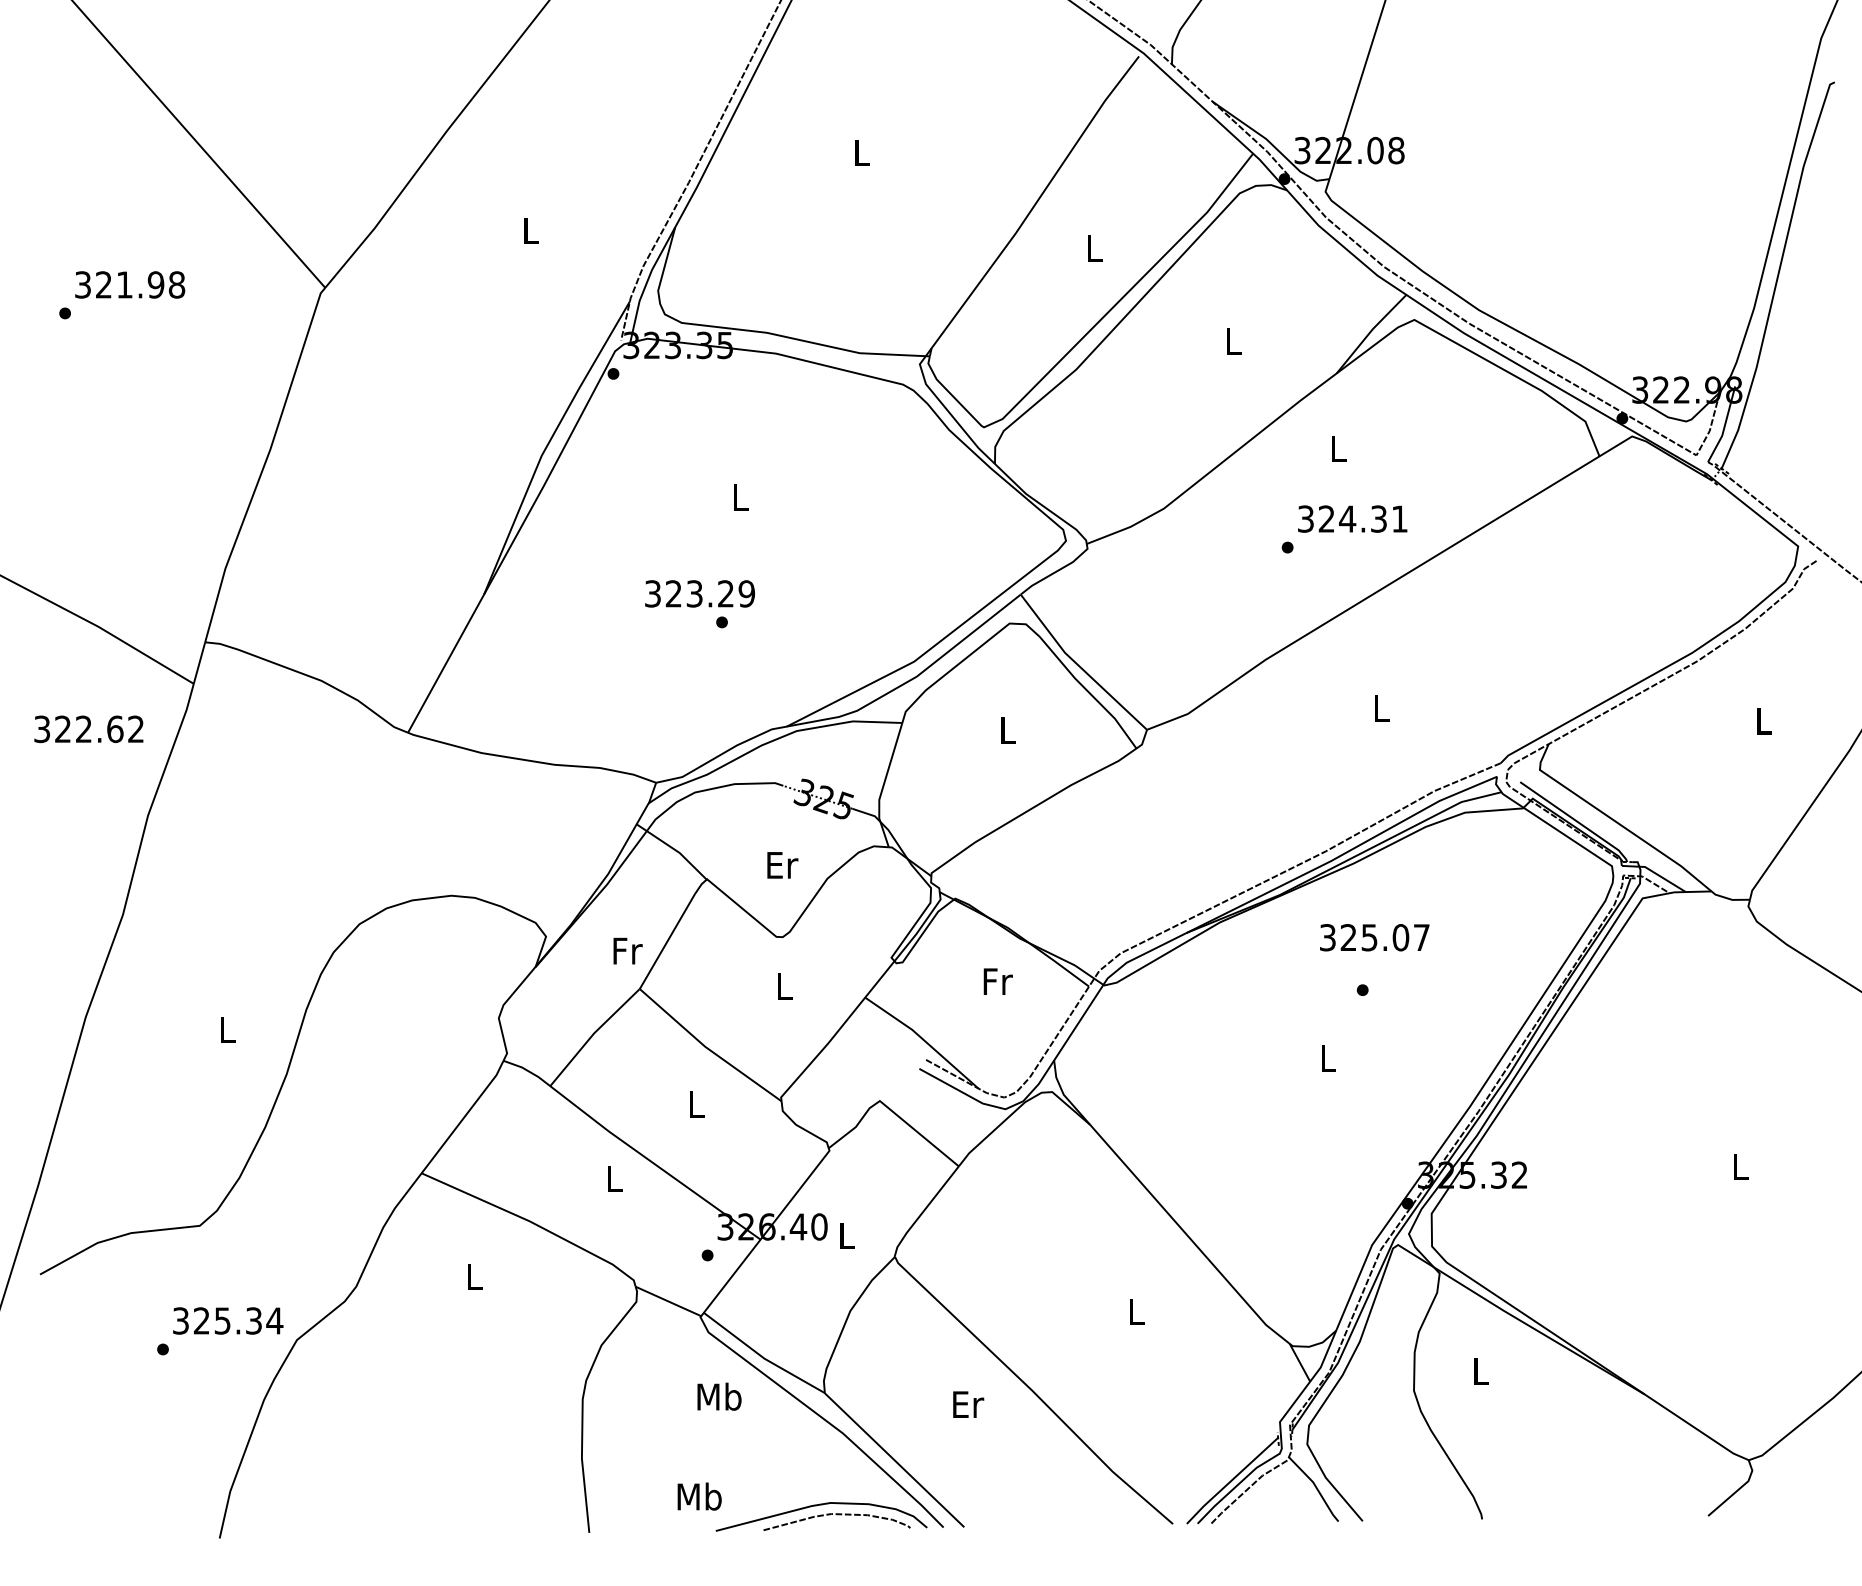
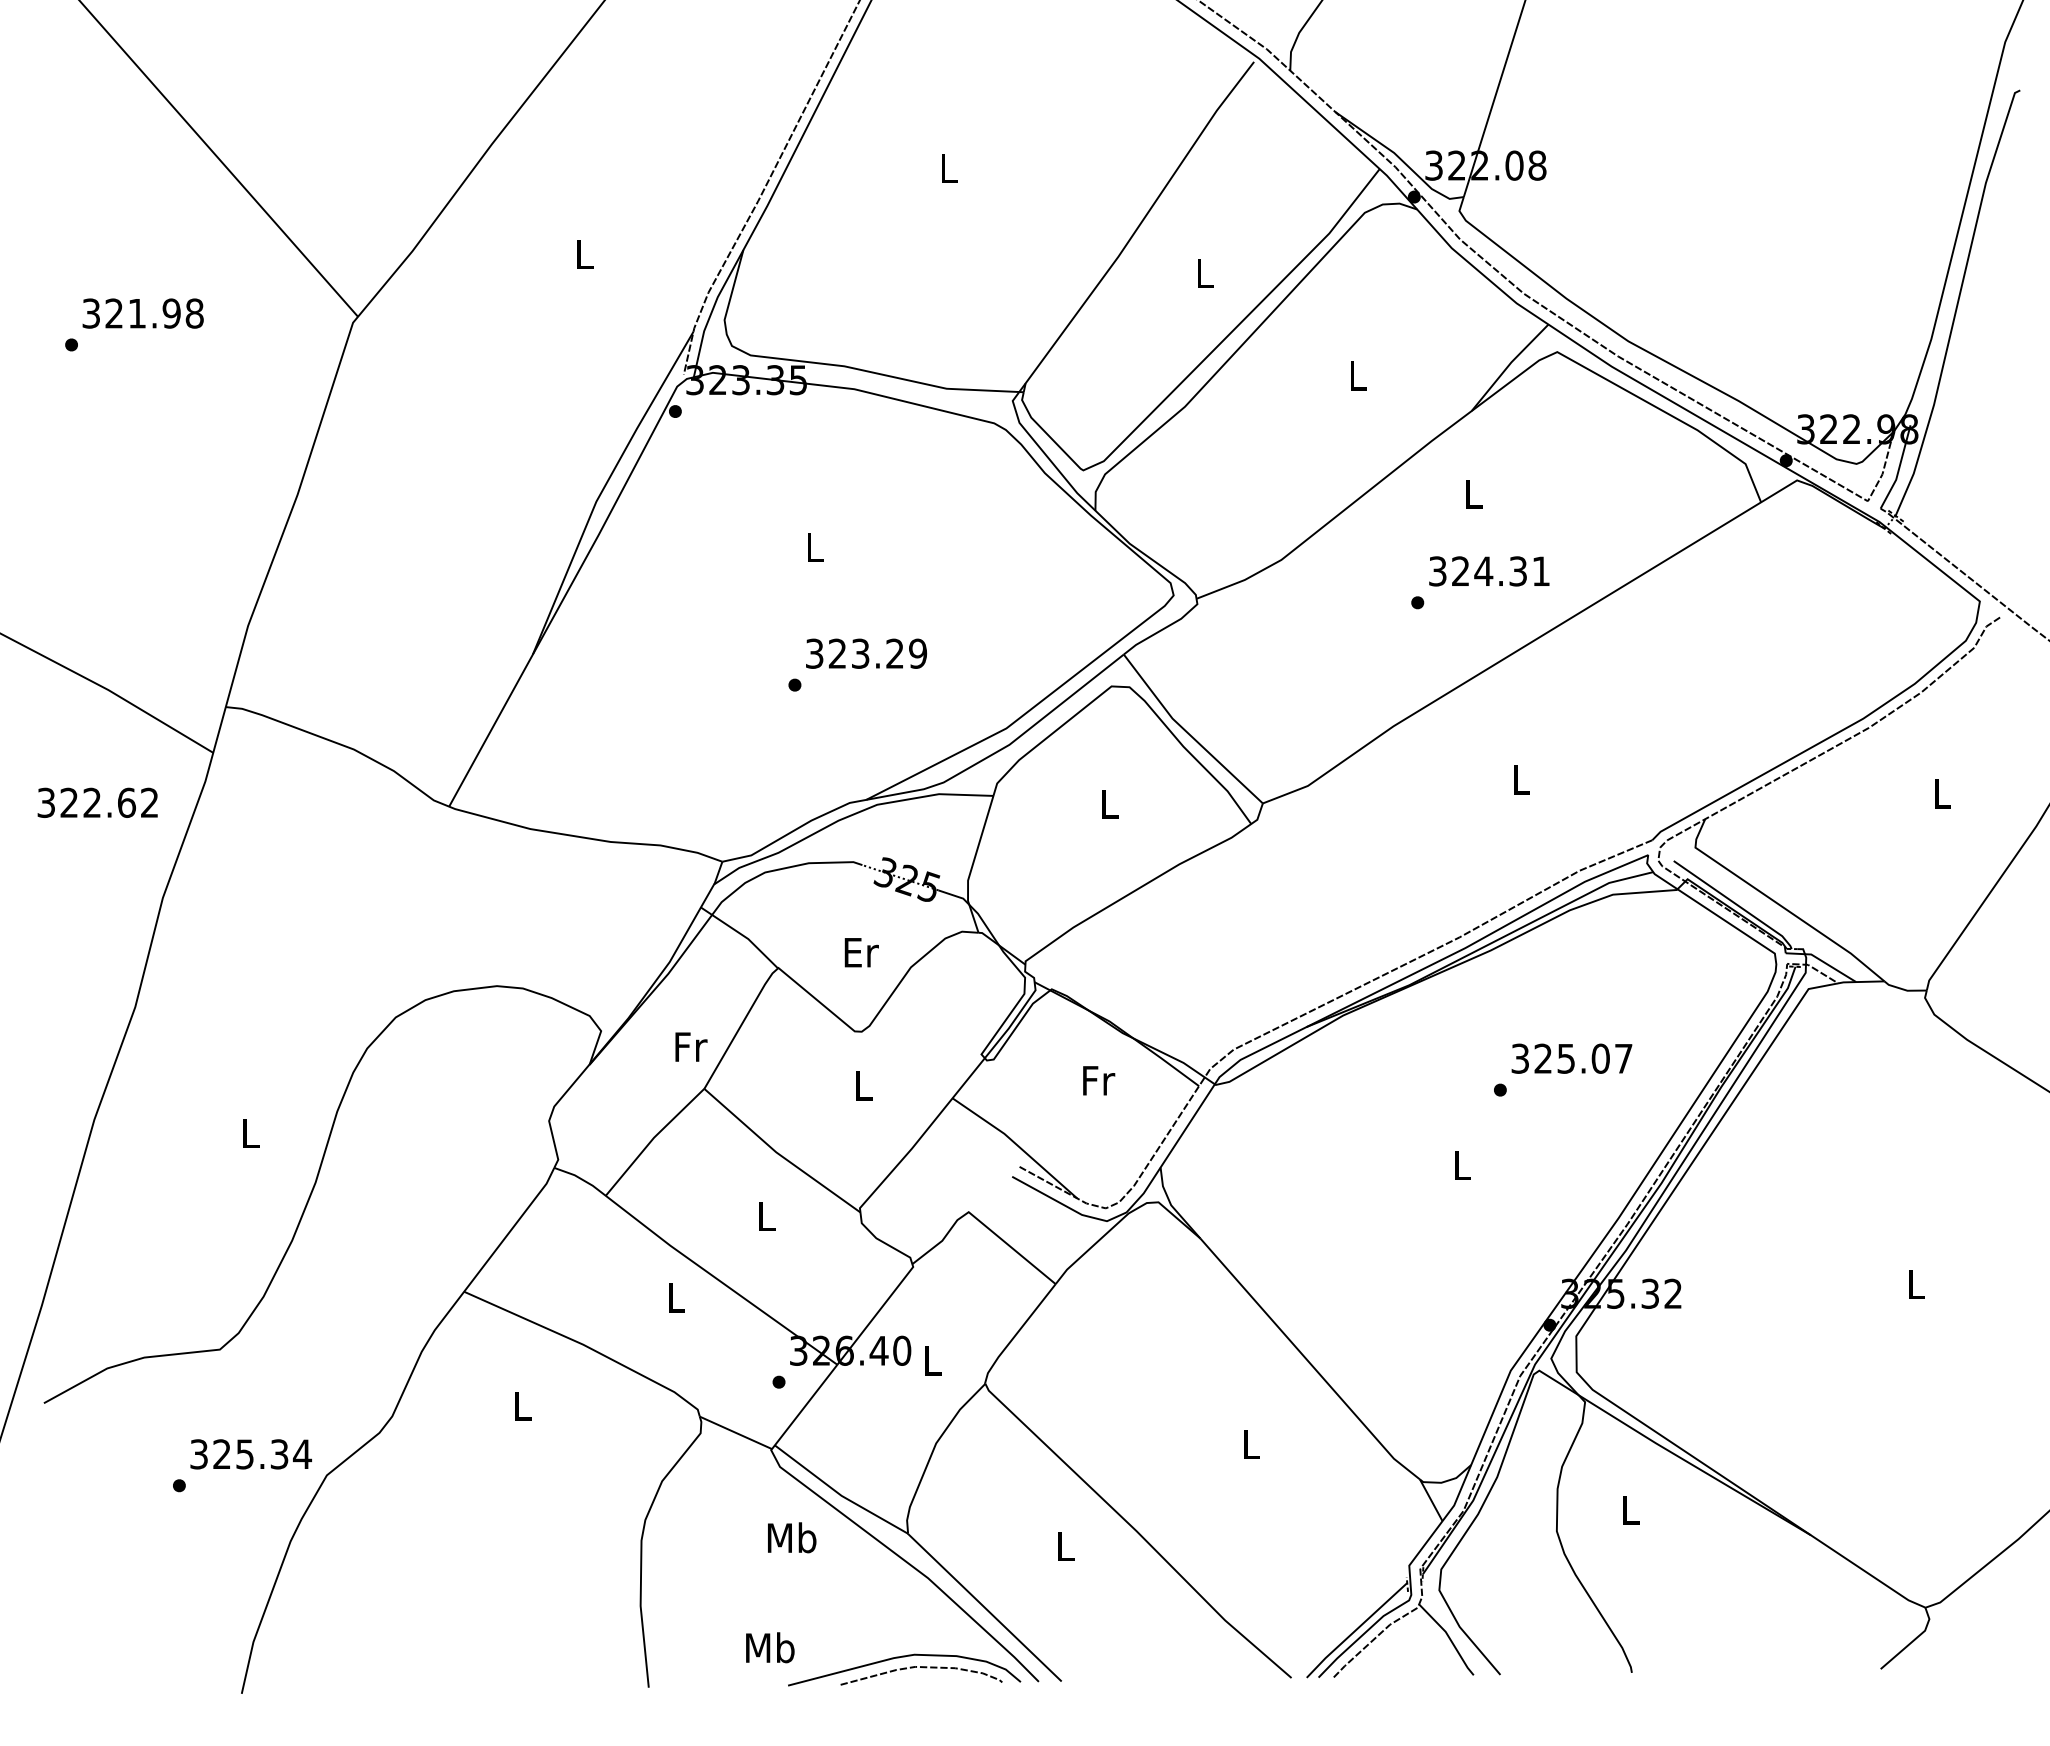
text: (699, 593) -> (865, 653), moved
text: (1374, 937) -> (1571, 1058), moved
text: (968, 1404) -> (1066, 1546), Er -> L

